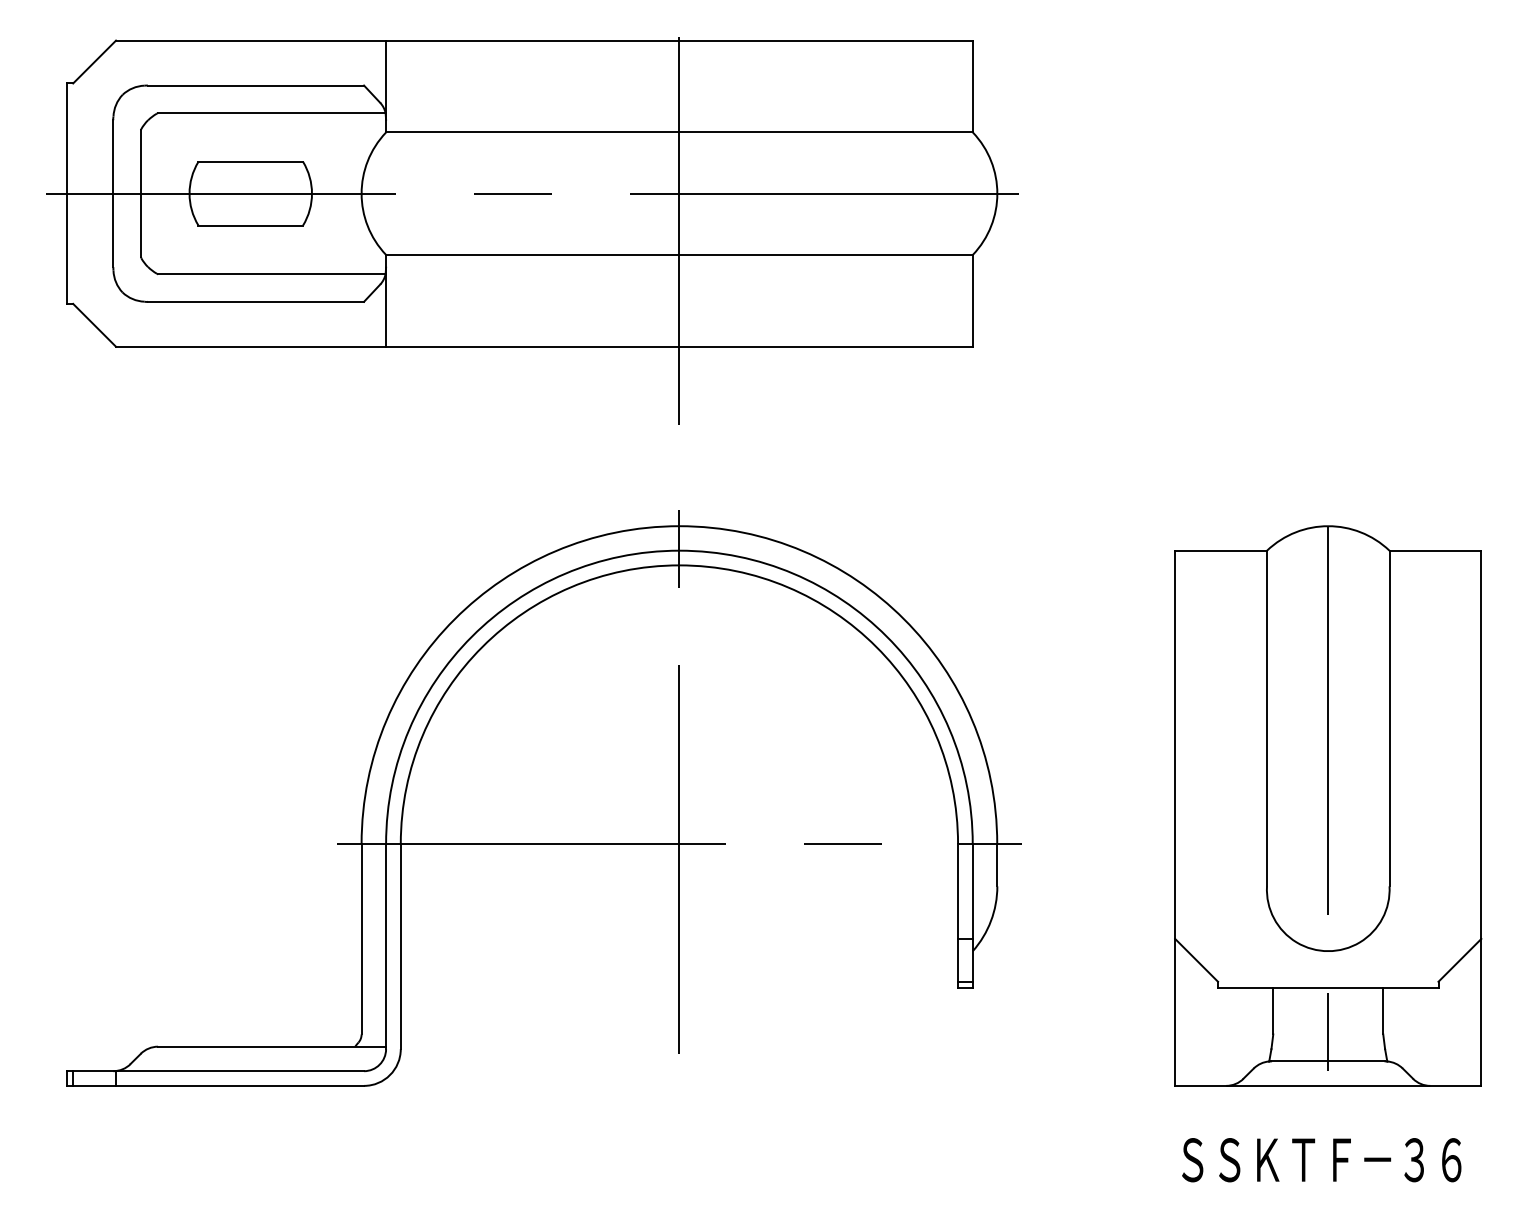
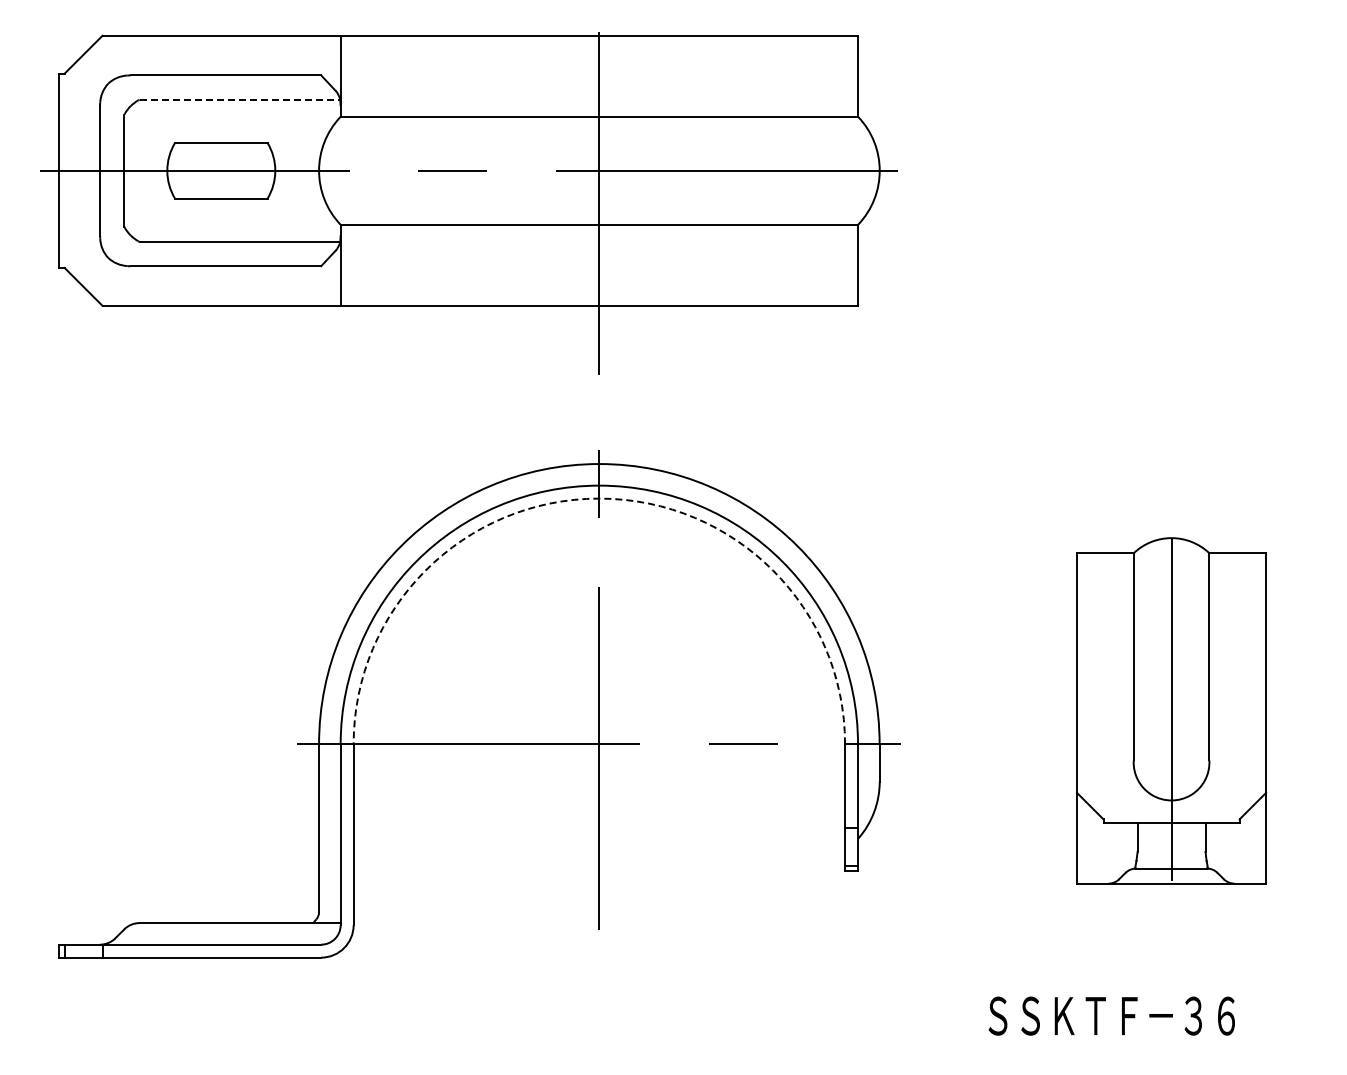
line: (272, 112) -> (240, 99), solid -> dashed
arc: (679, 565) -> (599, 498), solid -> dashed
part: (1328, 805) -> (1171, 710), size x0.7
text: (1321, 1159) -> (1111, 1015), moved

